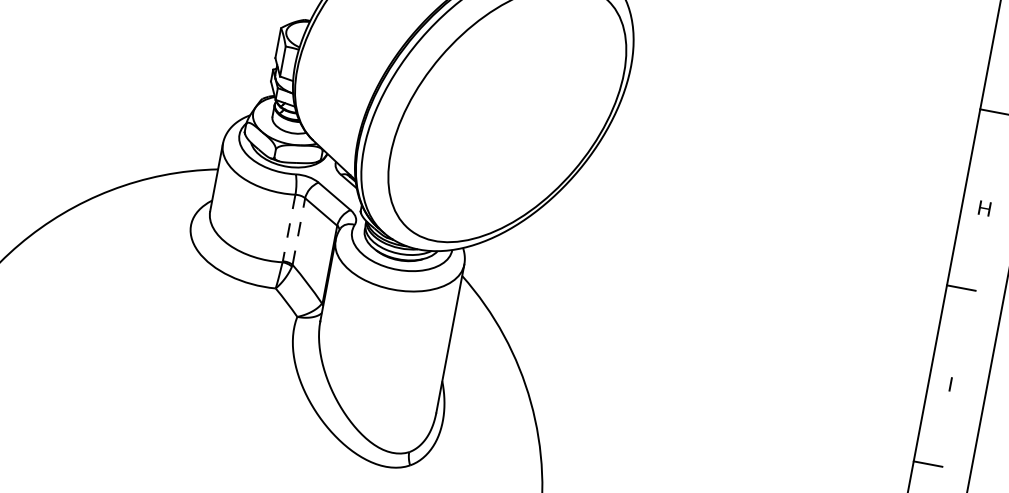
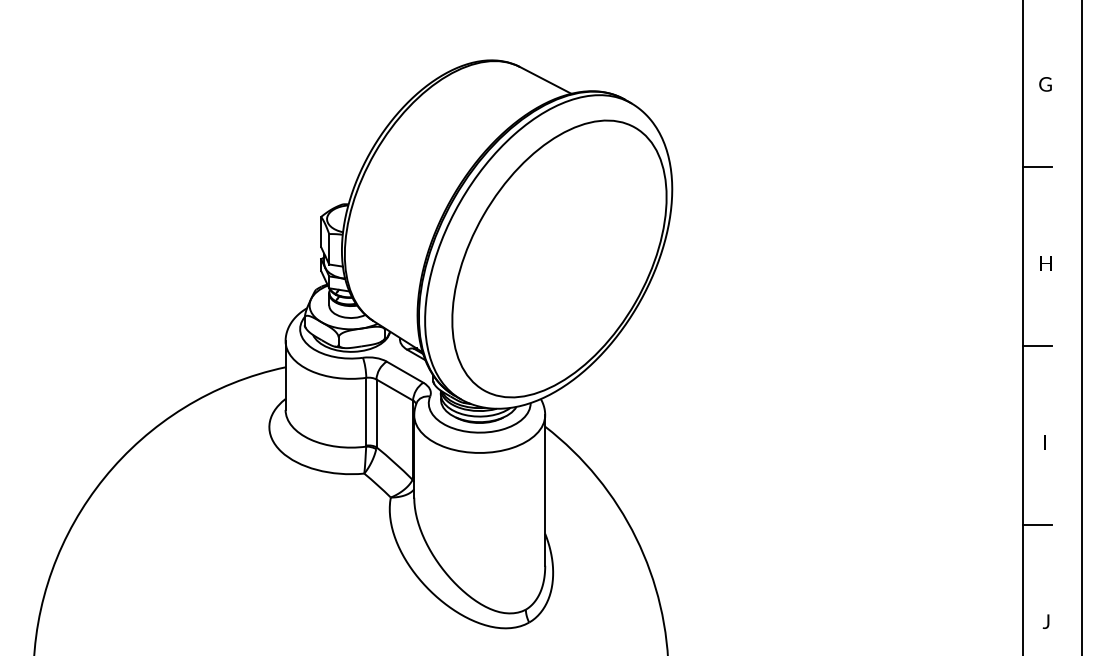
line: (289, 227) -> (366, 411), dashed -> solid
line: (298, 231) -> (376, 413), dashed -> solid

